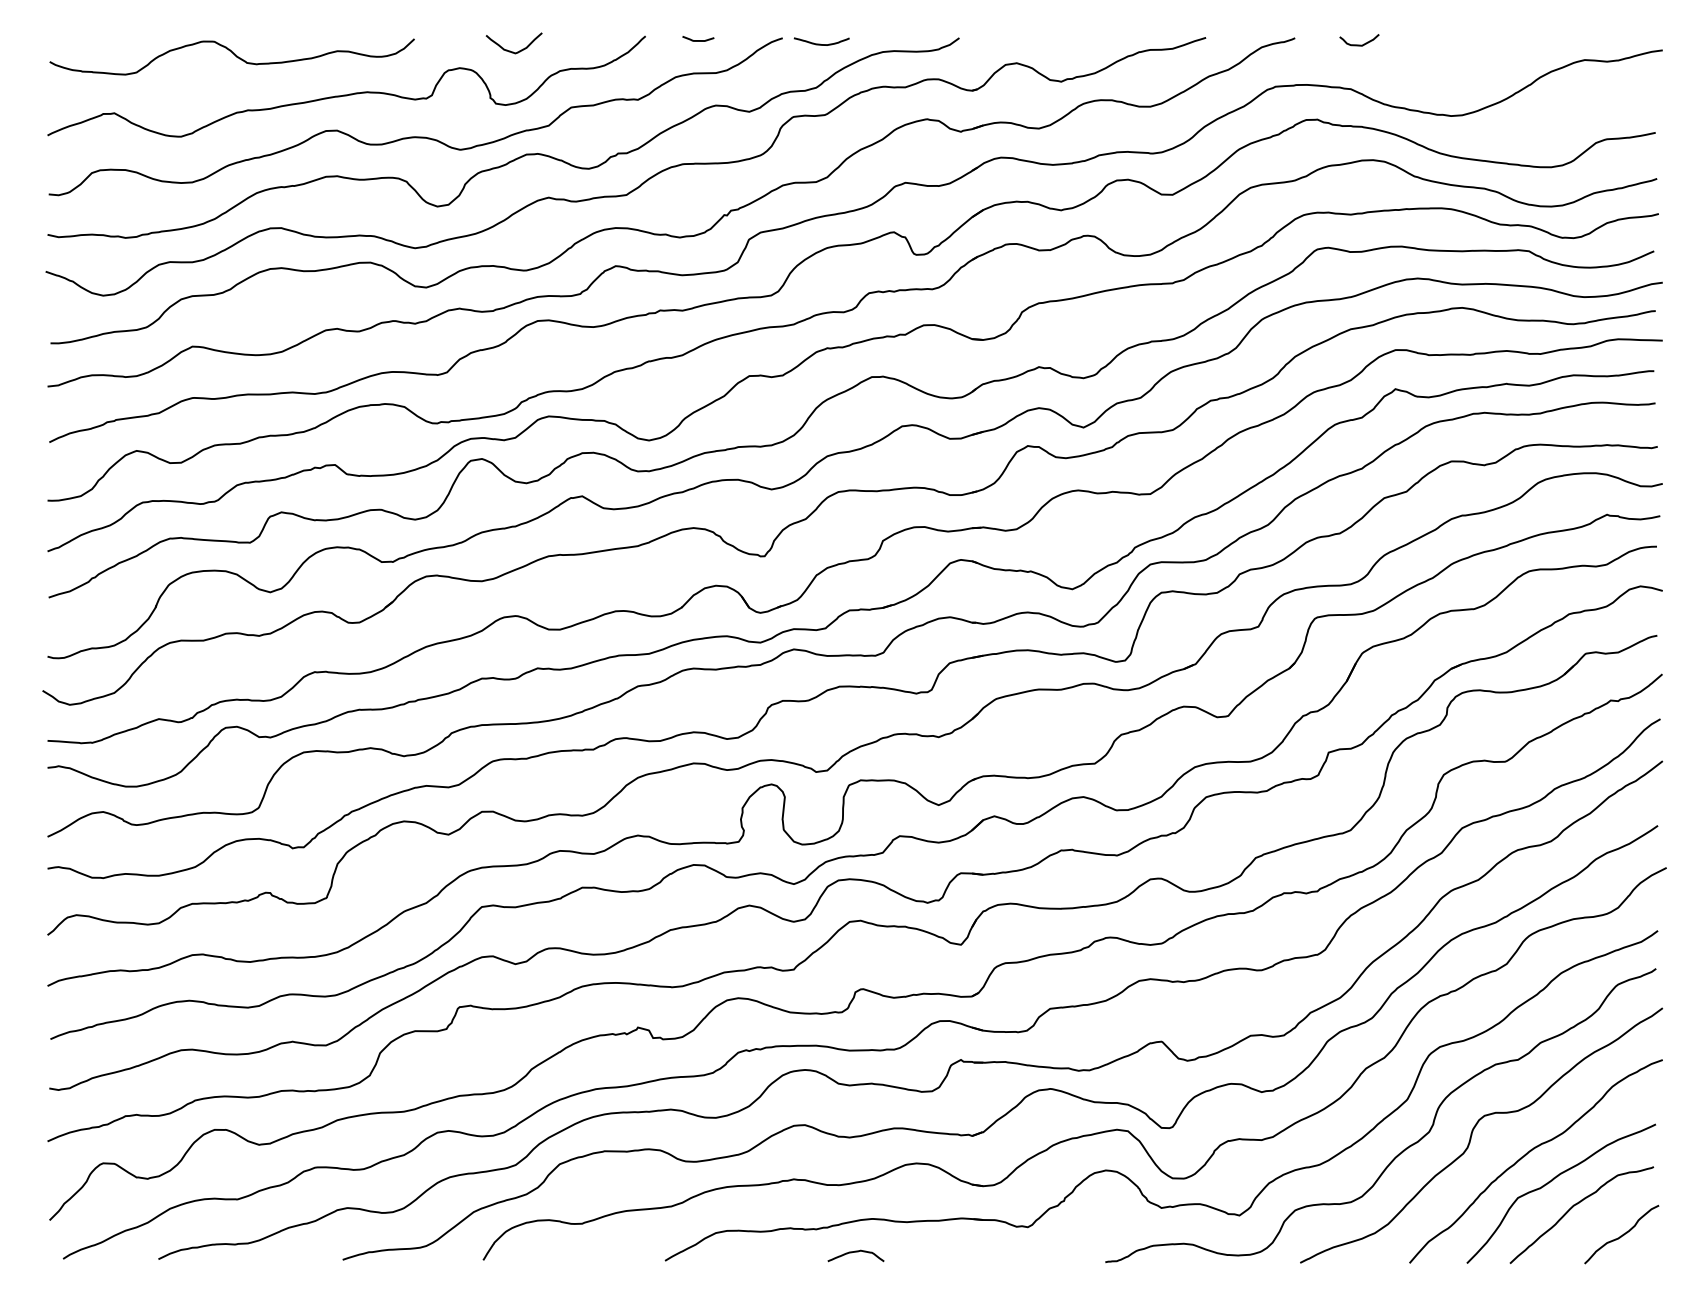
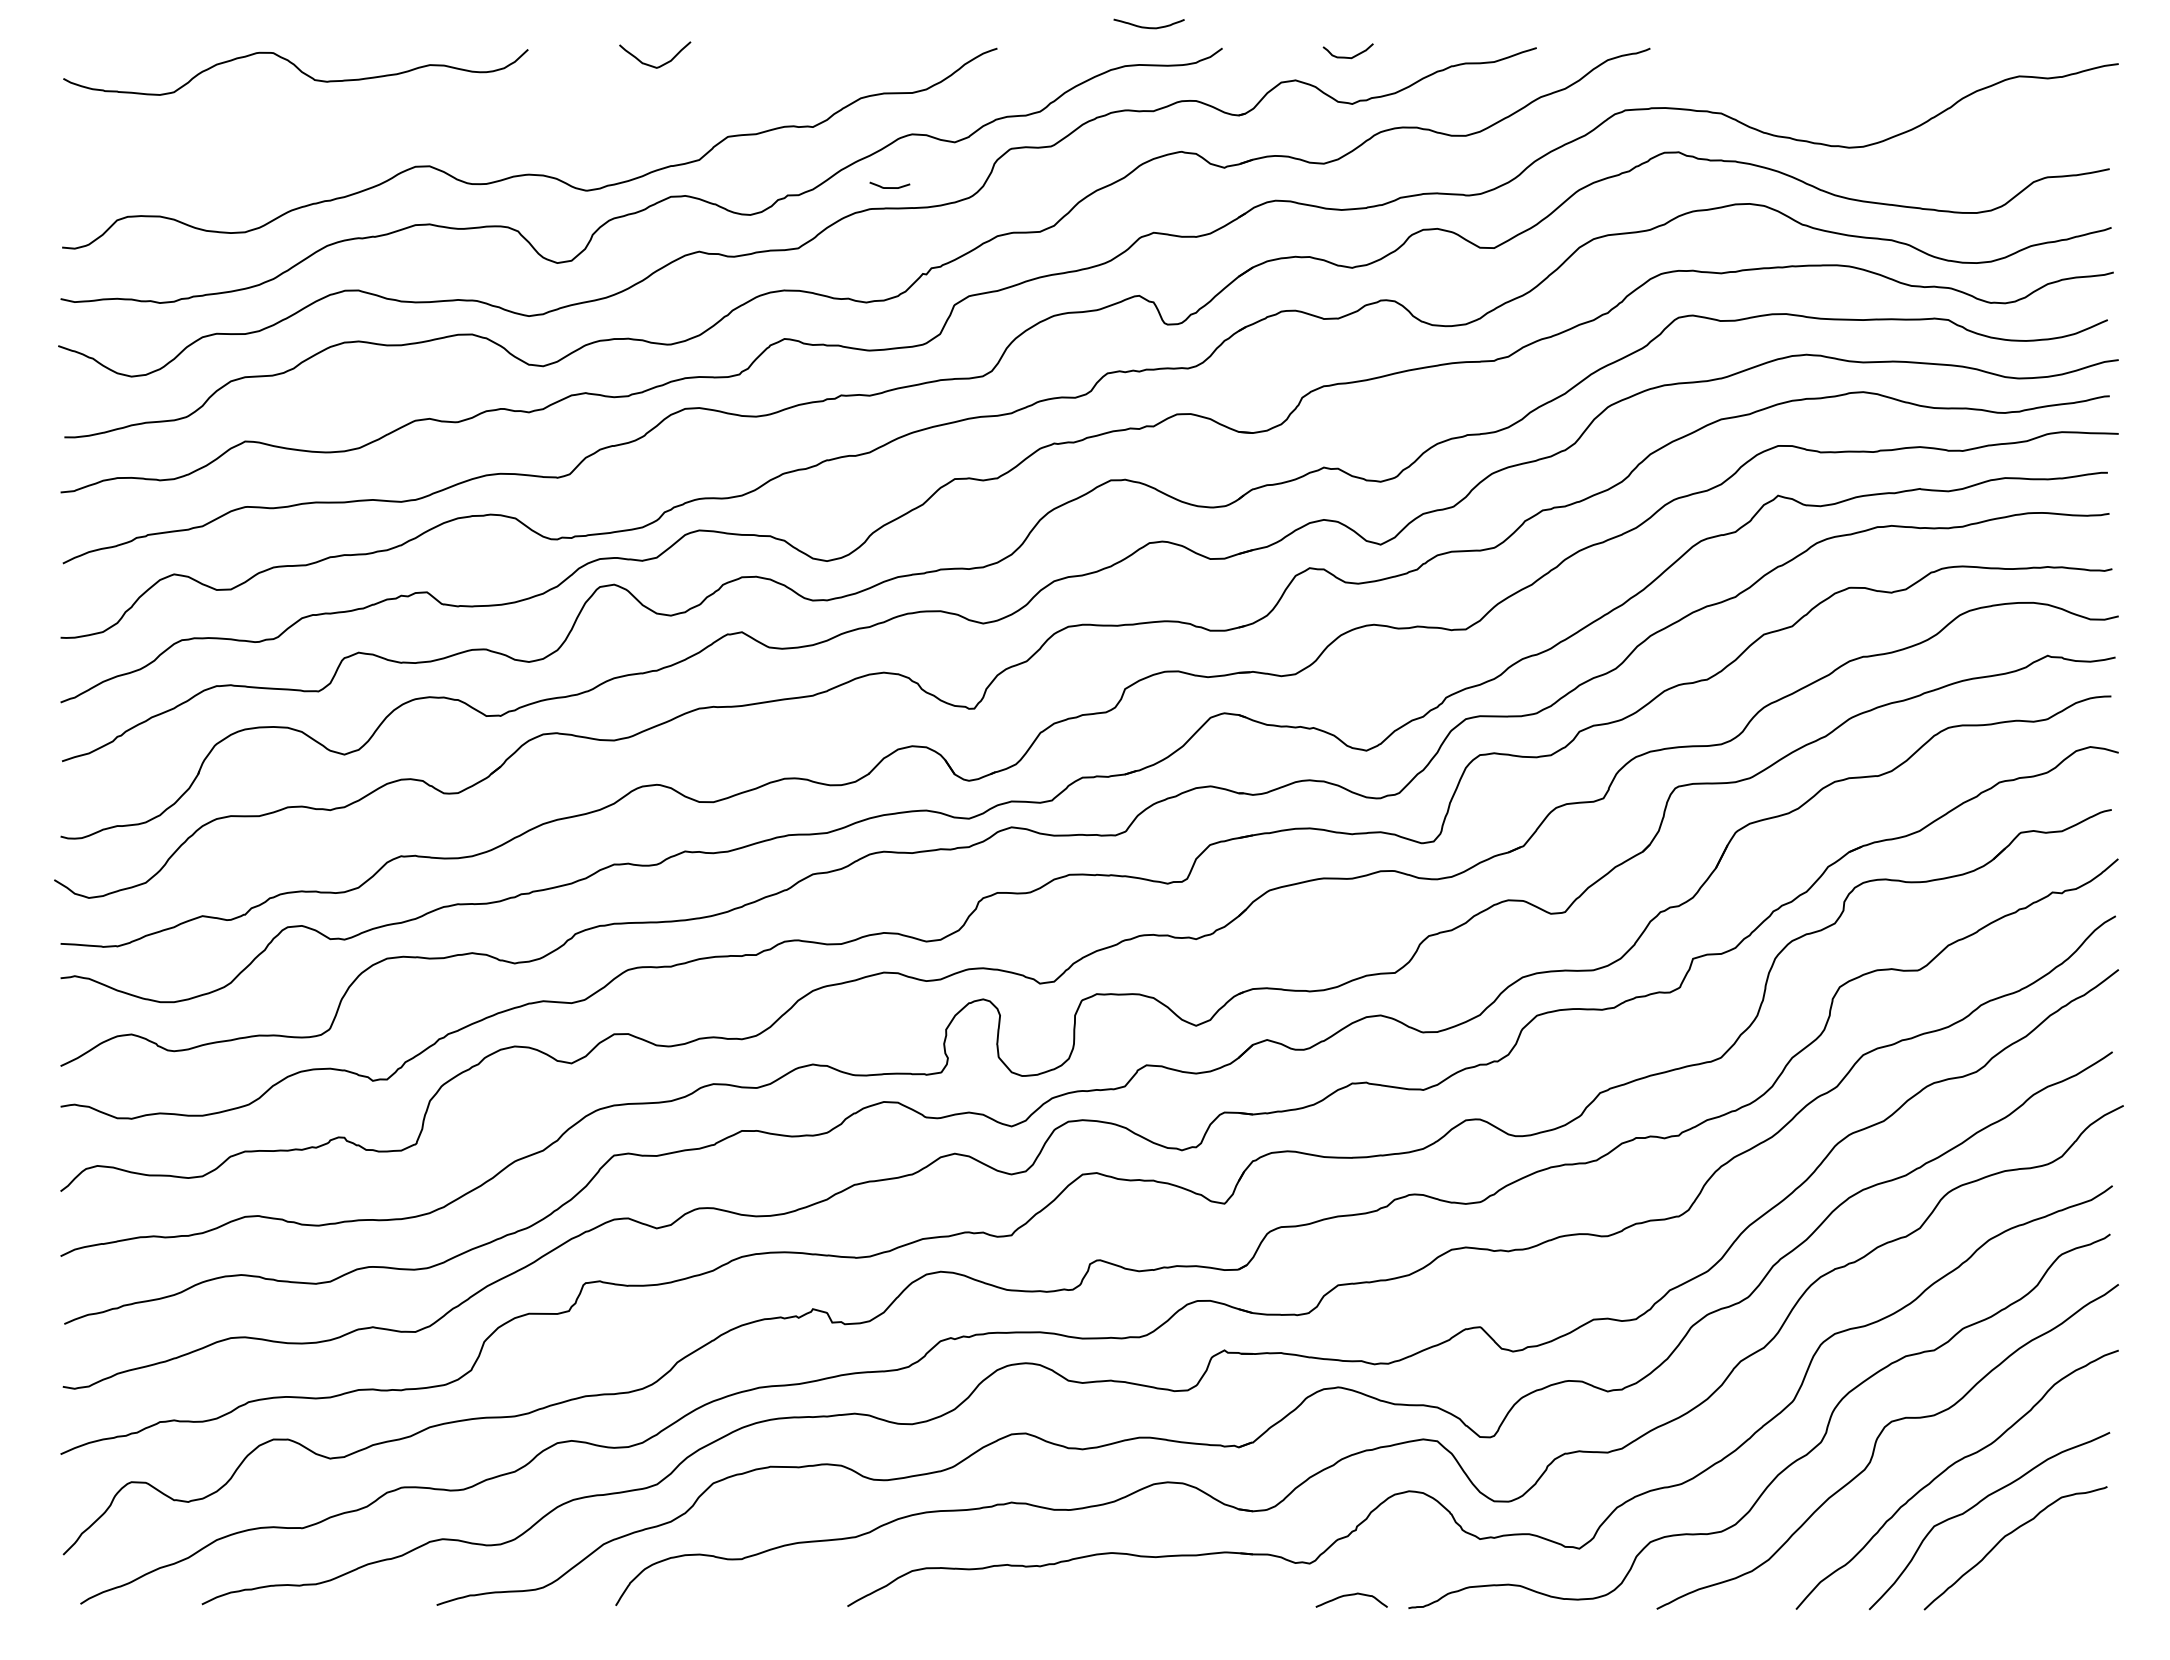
curve: (698, 40) -> (889, 187), moved
curve: (819, 43) -> (1146, 26), moved
curve: (1358, 44) -> (1346, 56), moved
curve: (348, 93) -> (444, 119), removed
curve: (1621, 1234) -> (2066, 1573), removed
curve: (855, 1252) -> (1351, 1595), moved

